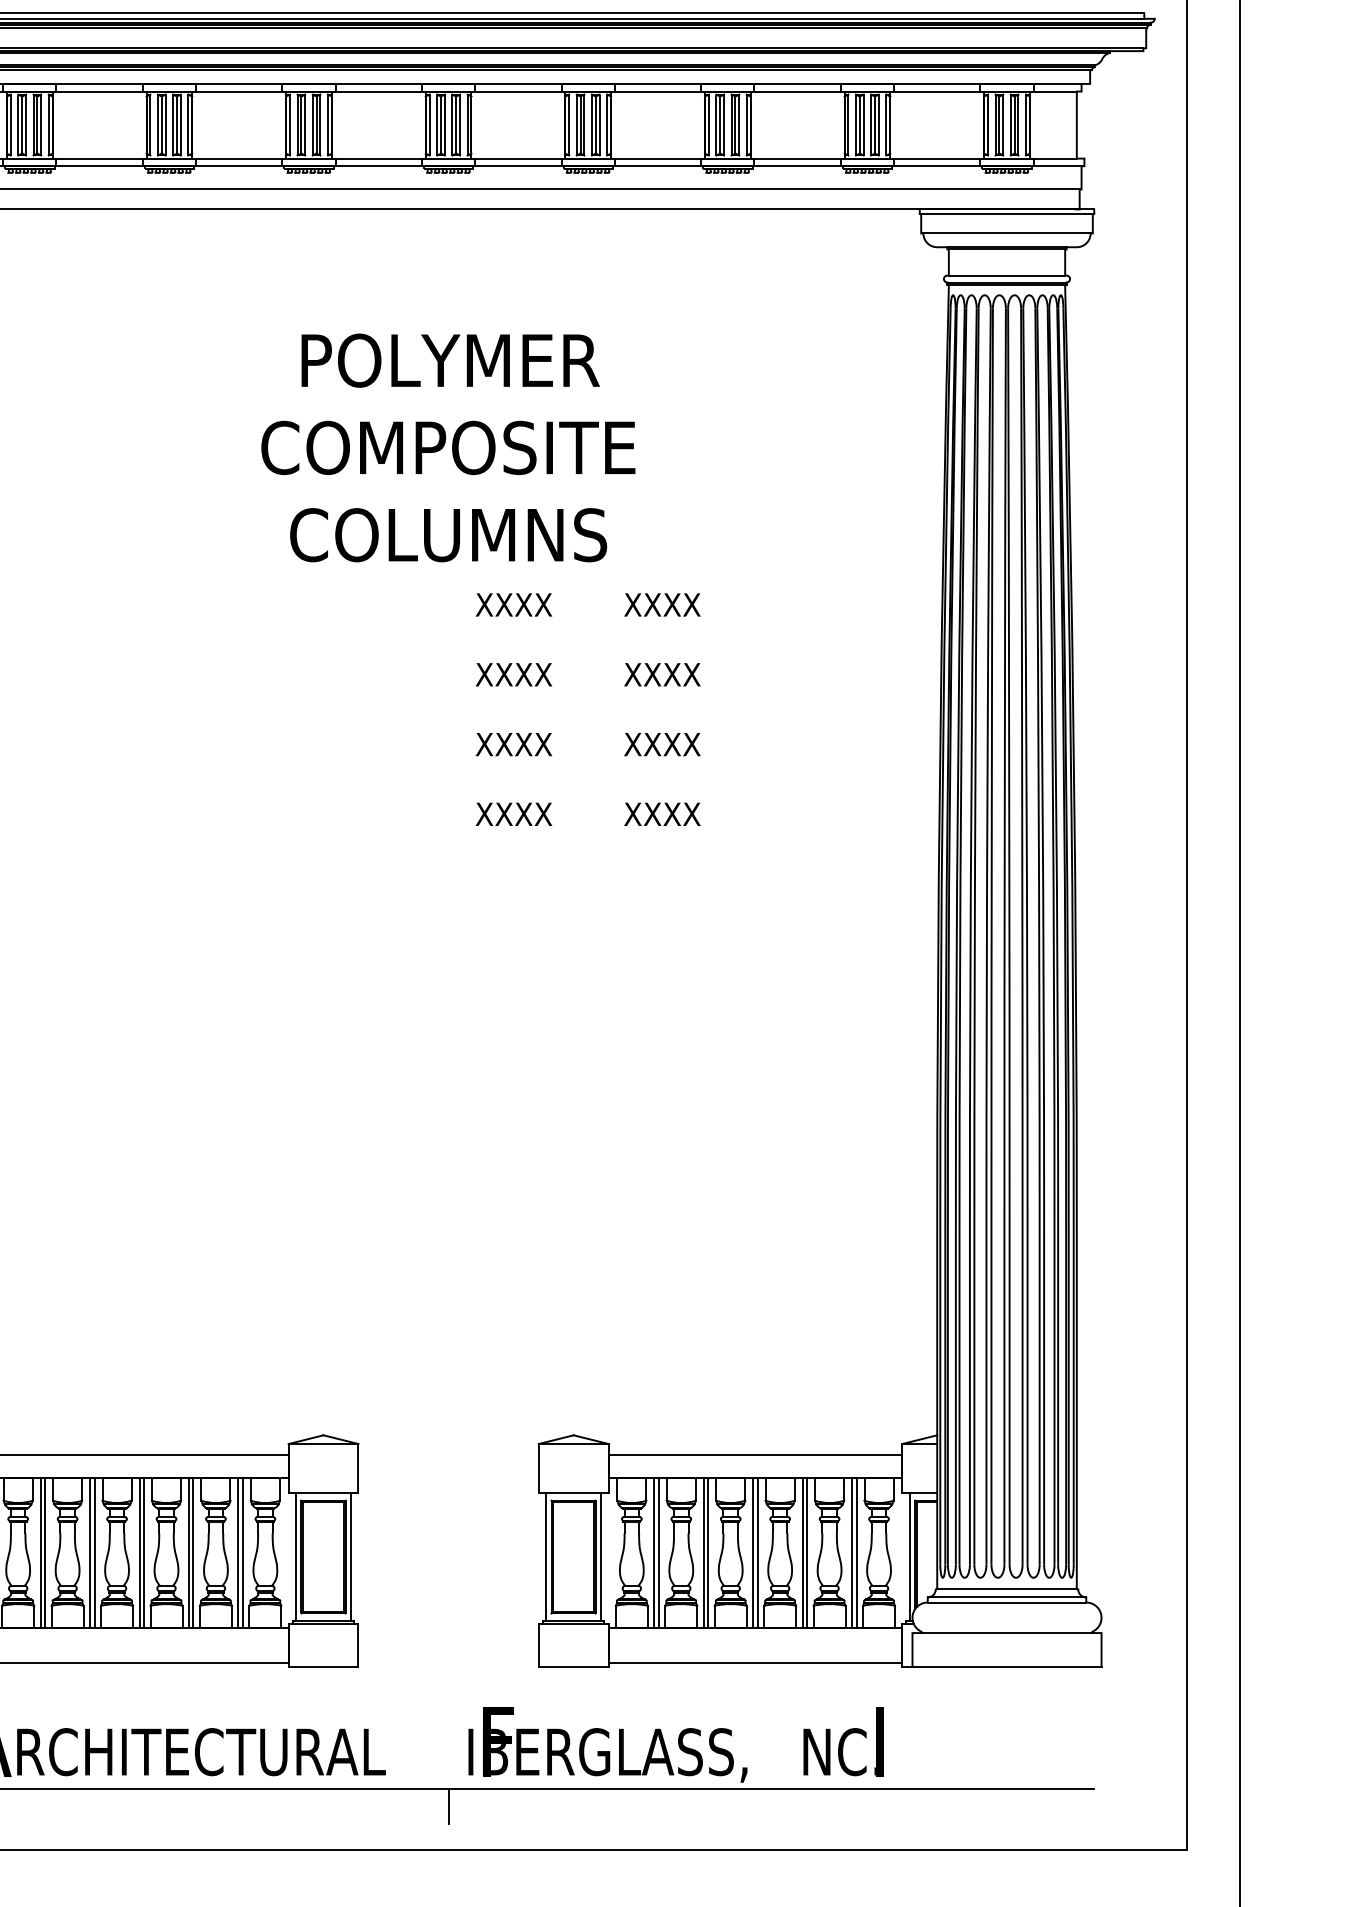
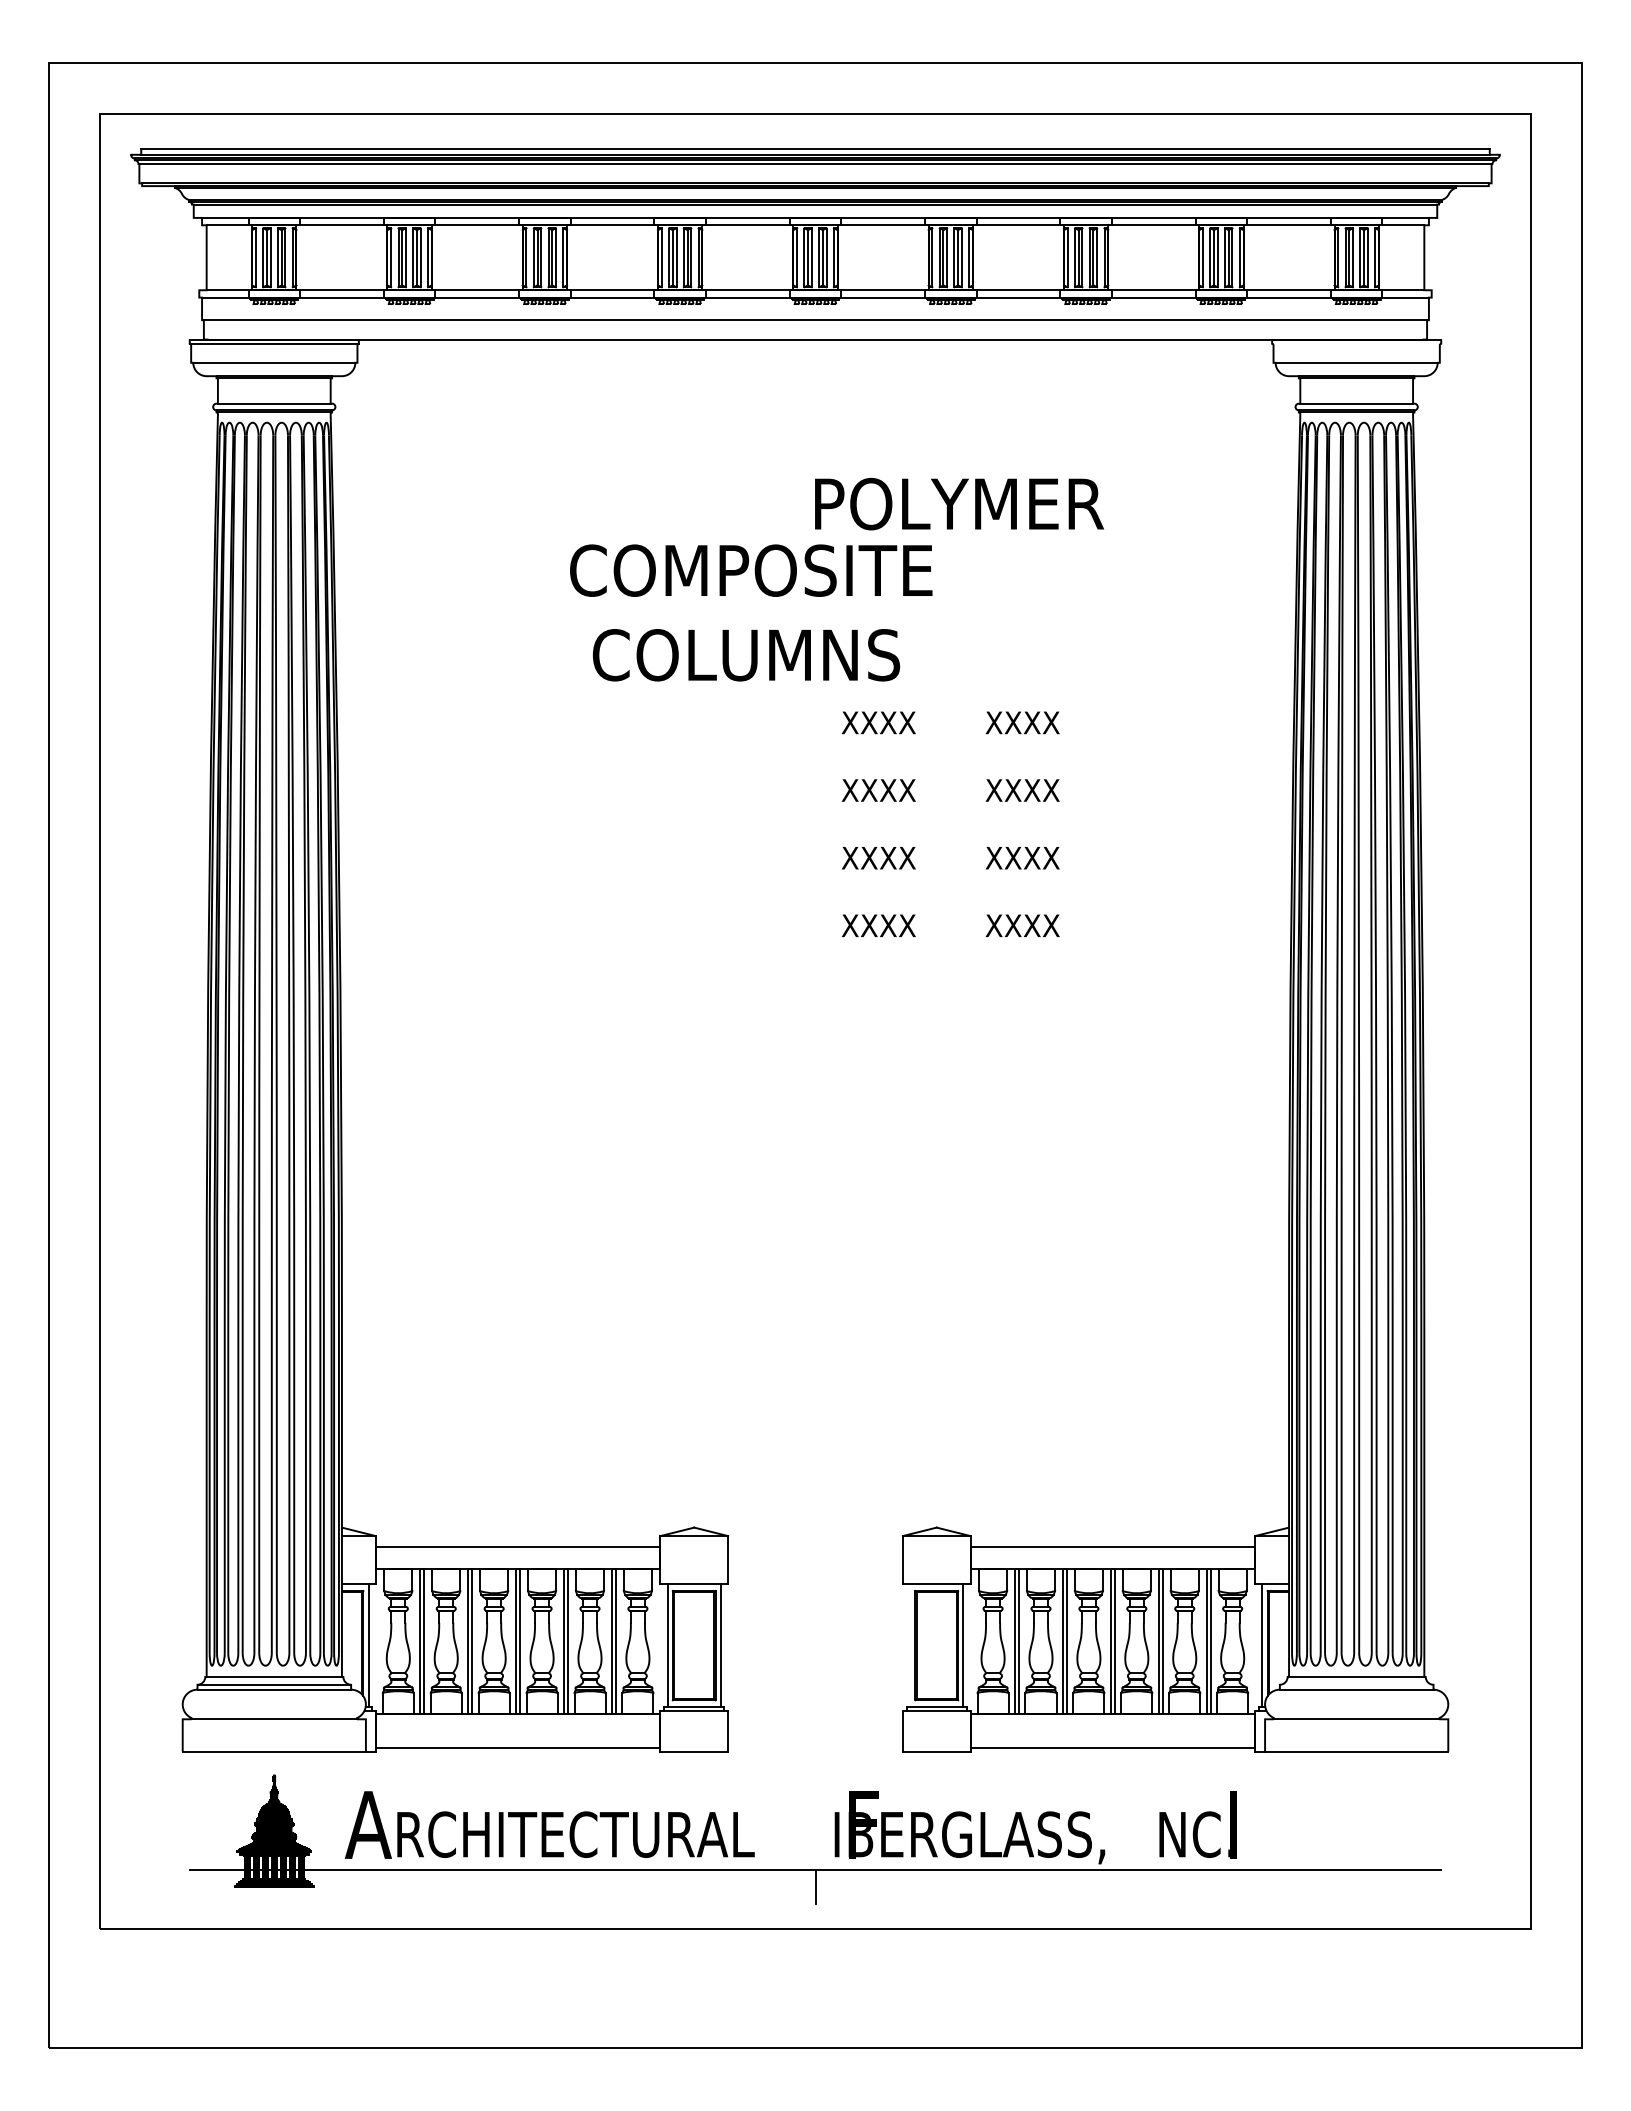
line: (1006, 213) -> (1356, 343), removed
text: (450, 360) -> (959, 503), moved
text: (448, 447) -> (751, 570), moved
text: (448, 535) -> (746, 655), moved
line: (545, 1556) -> (909, 1645), removed
line: (1006, 1597) -> (1356, 1684), removed

